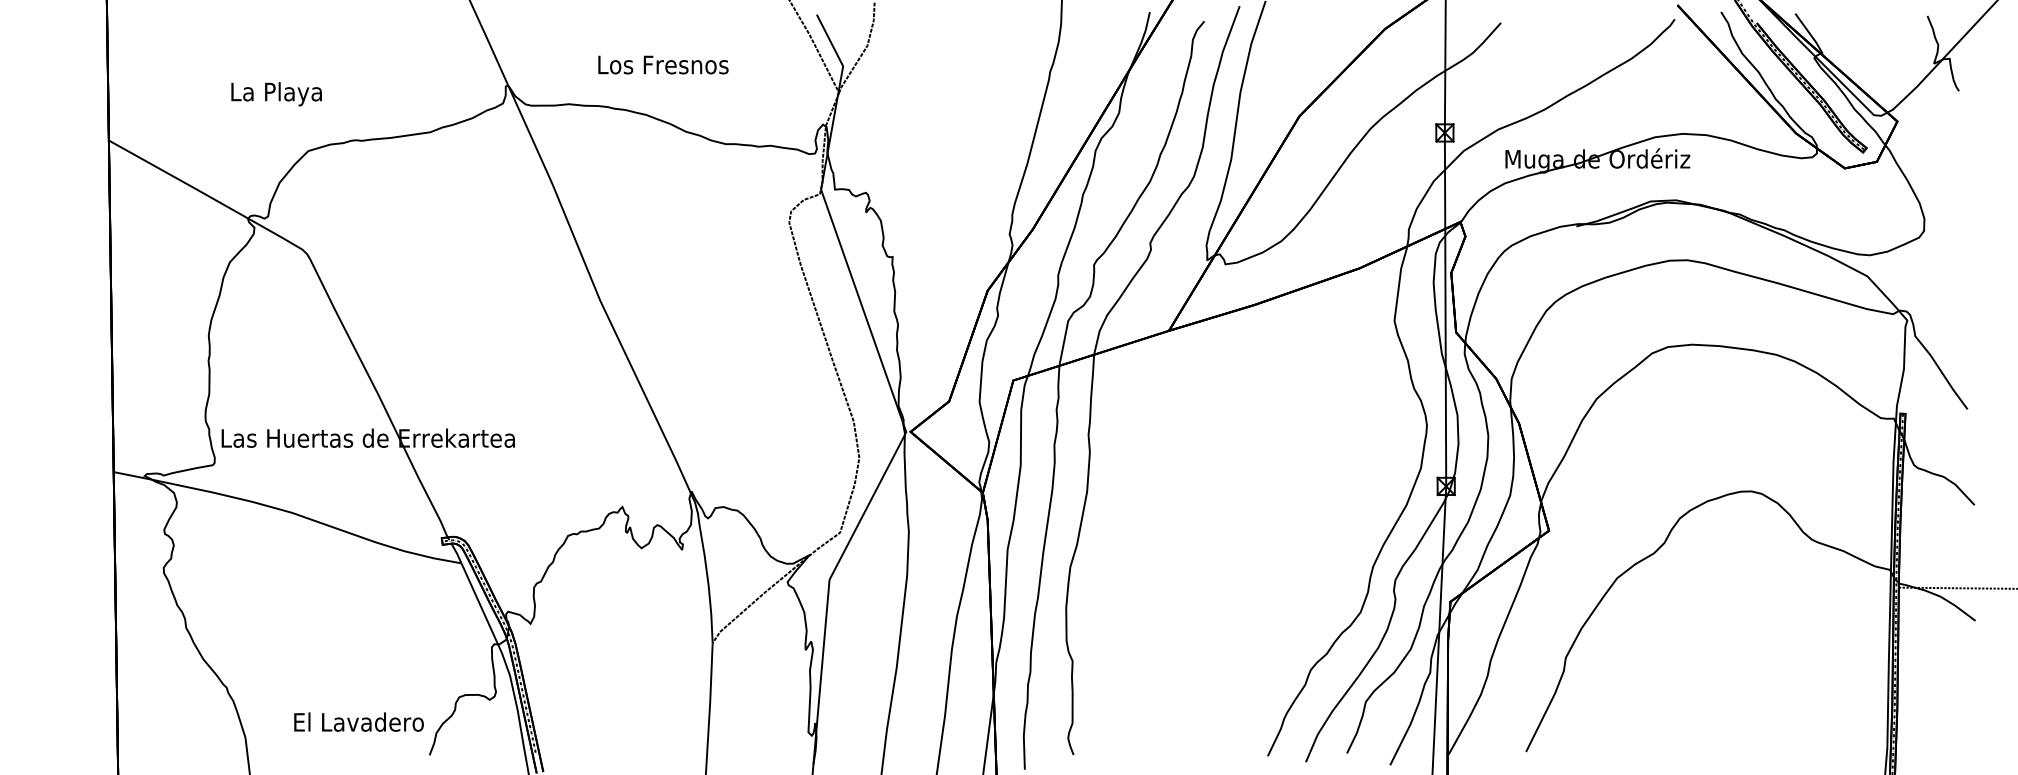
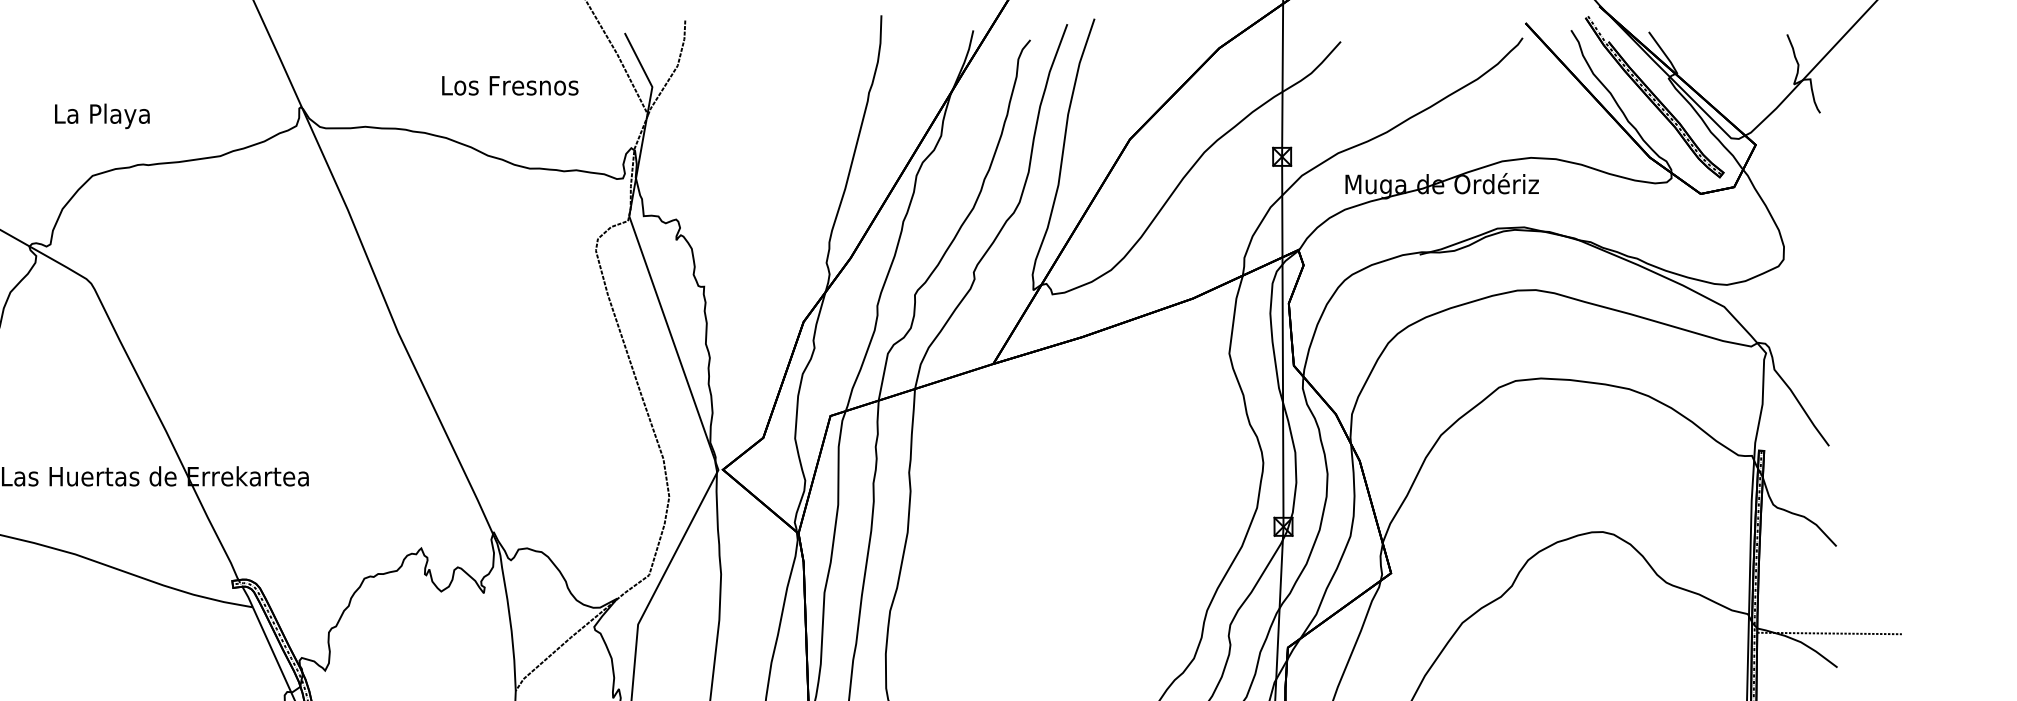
text: (663, 64) -> (510, 85), moved
text: (276, 94) -> (102, 116), moved

